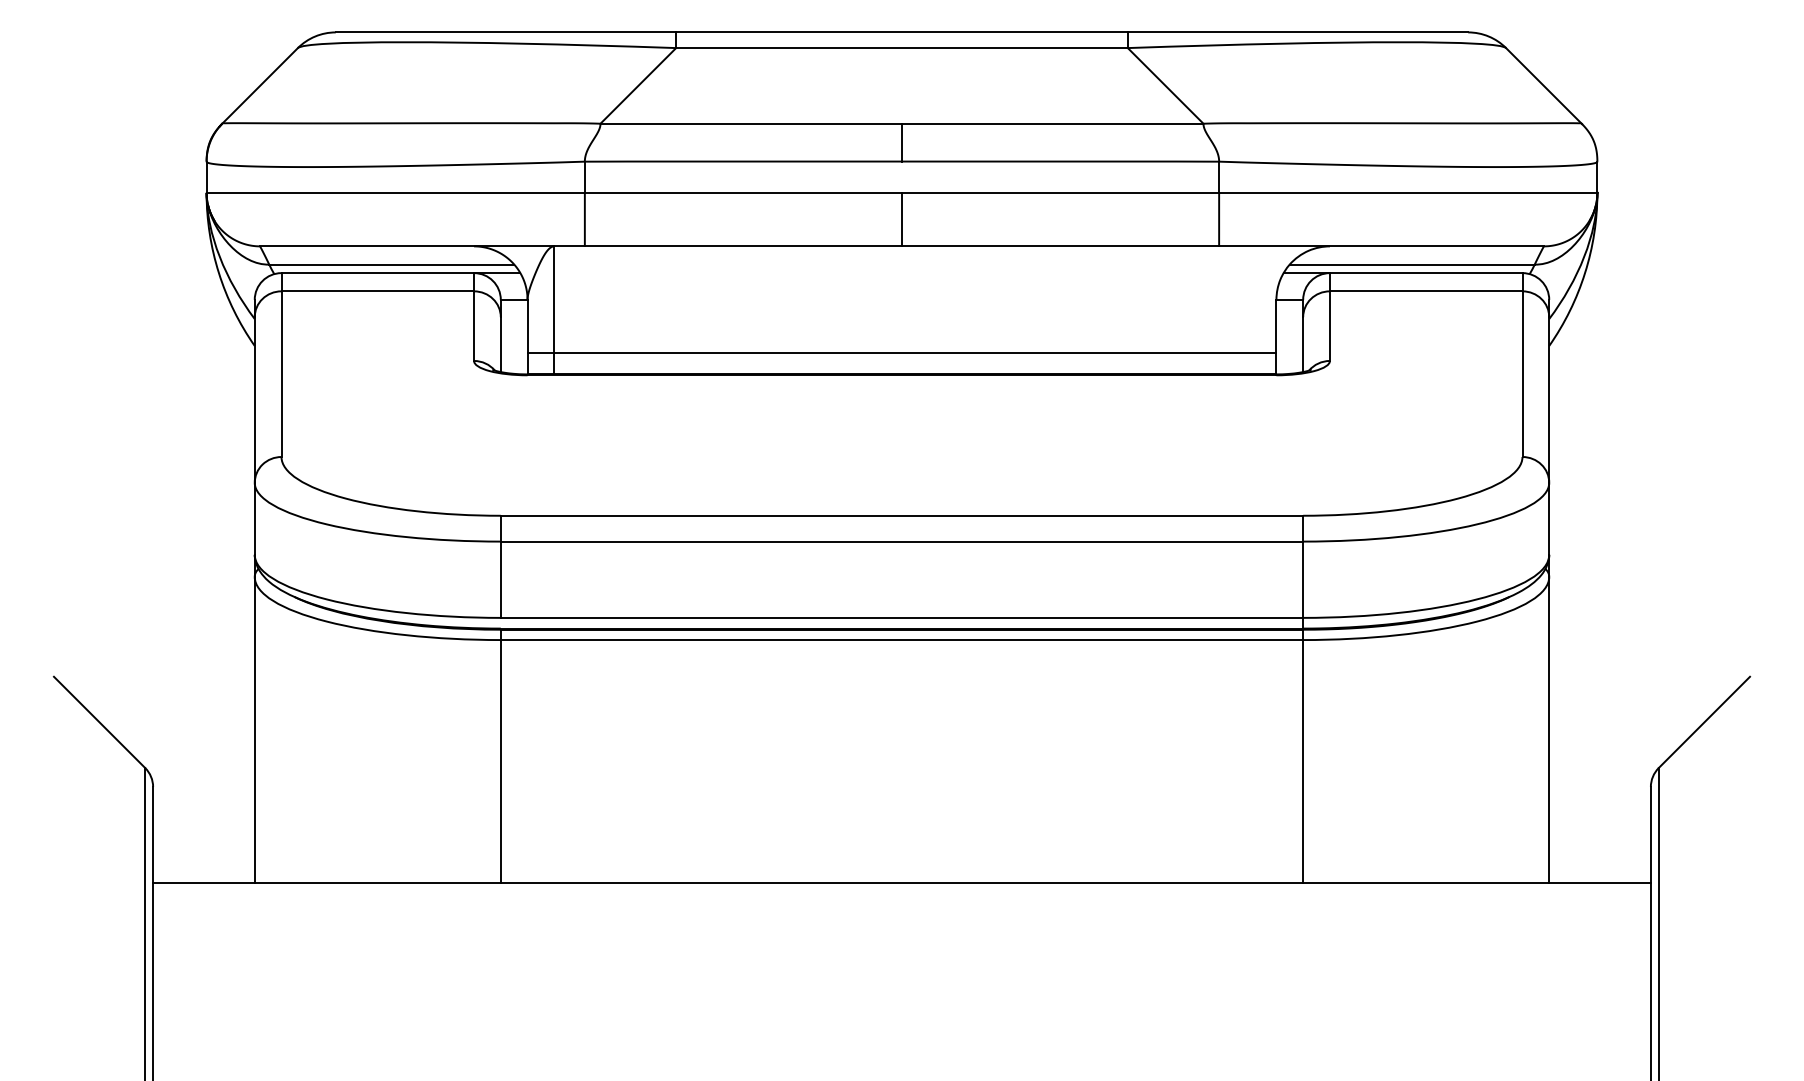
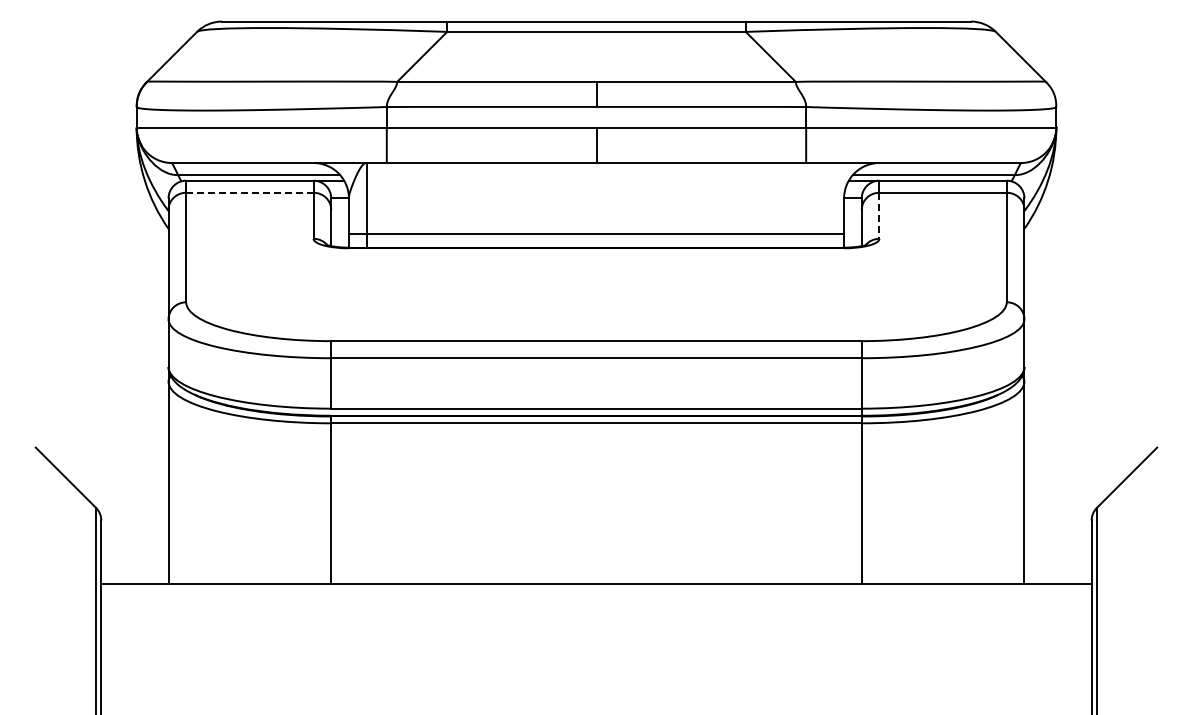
line: (377, 290) -> (249, 192), solid -> dashed
line: (1330, 327) -> (879, 216), solid -> dashed

